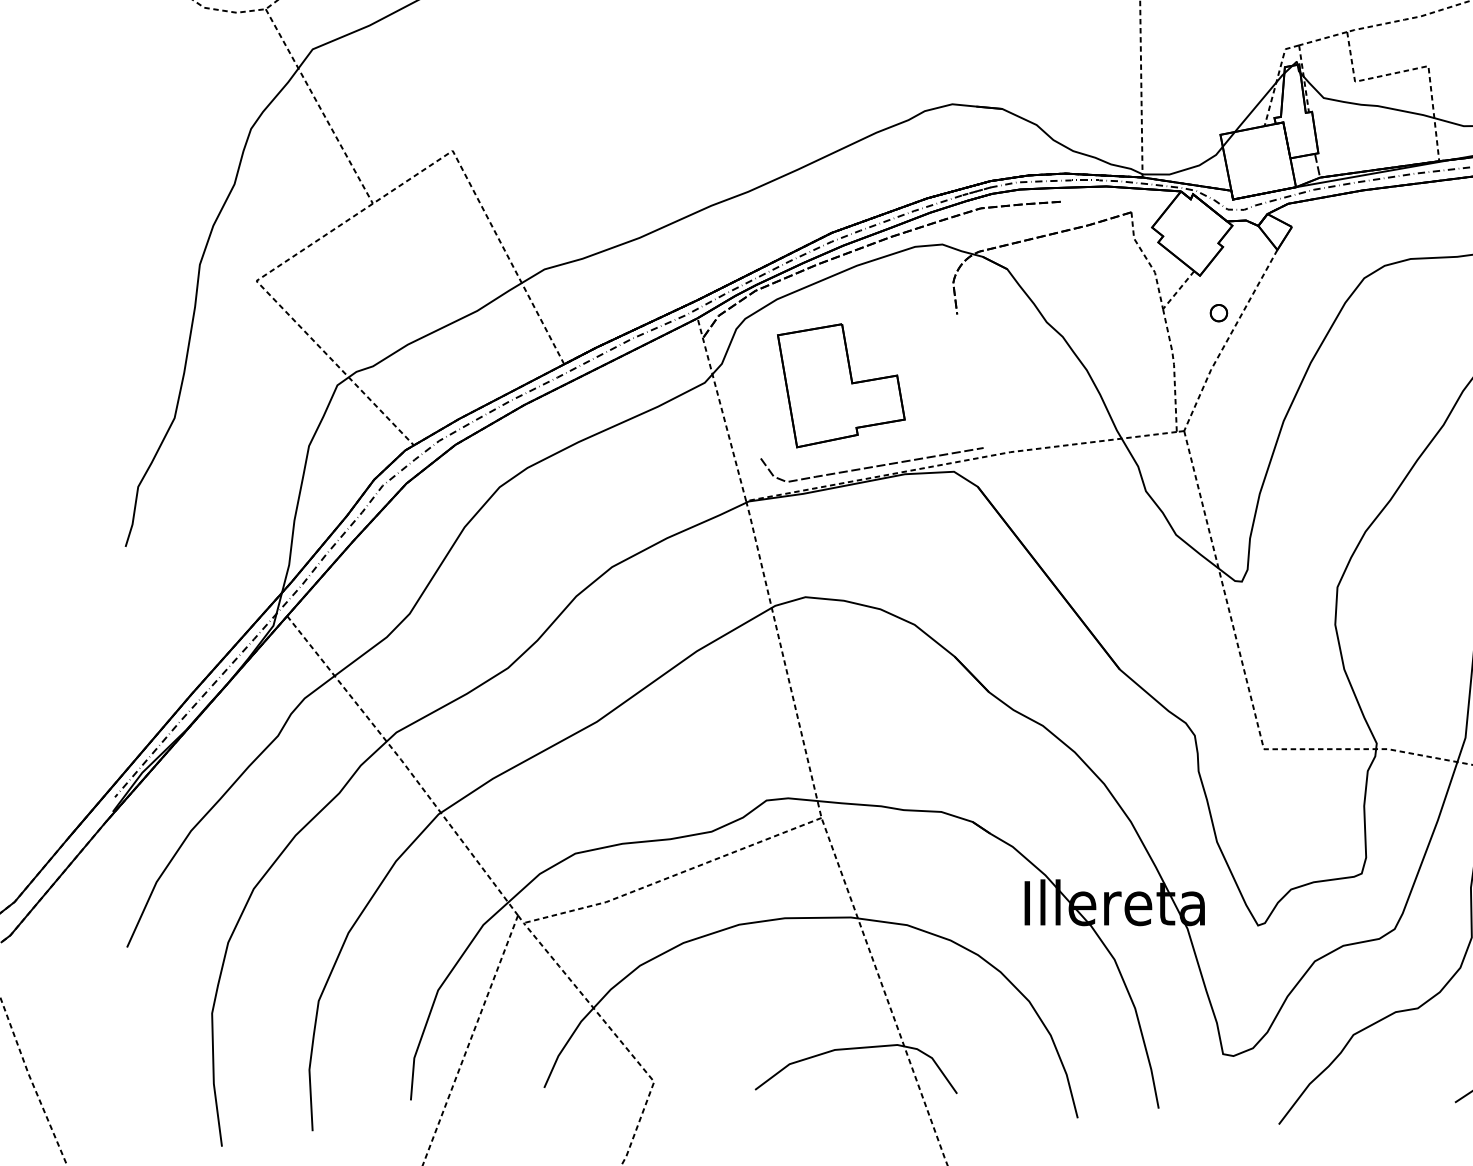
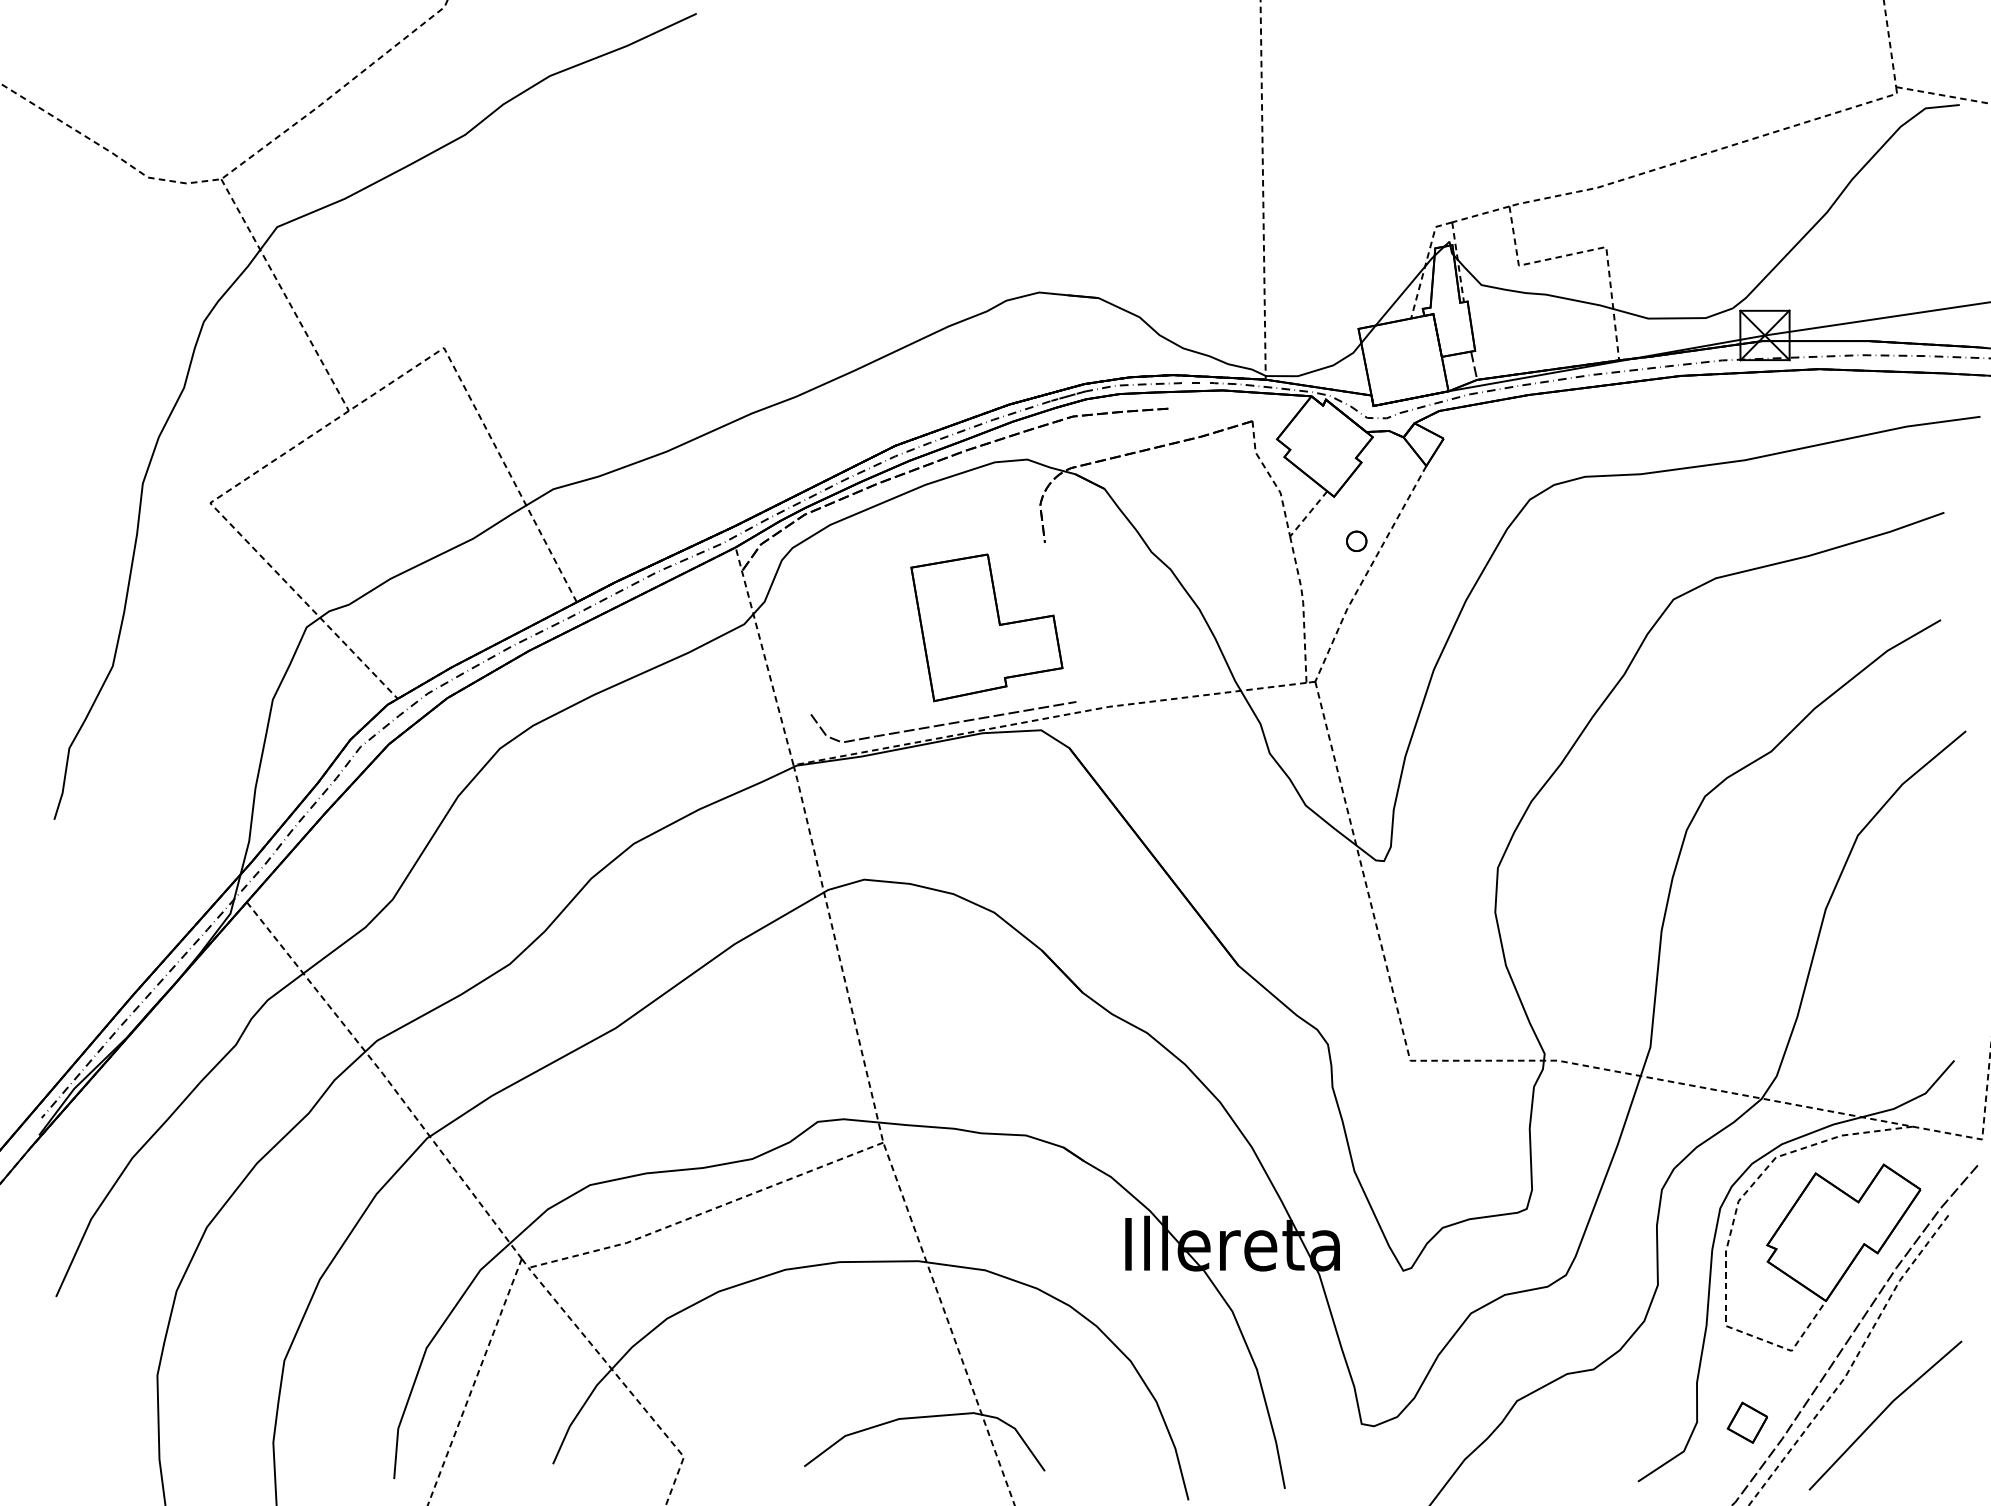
part: (840, 385) -> (986, 627), moved

